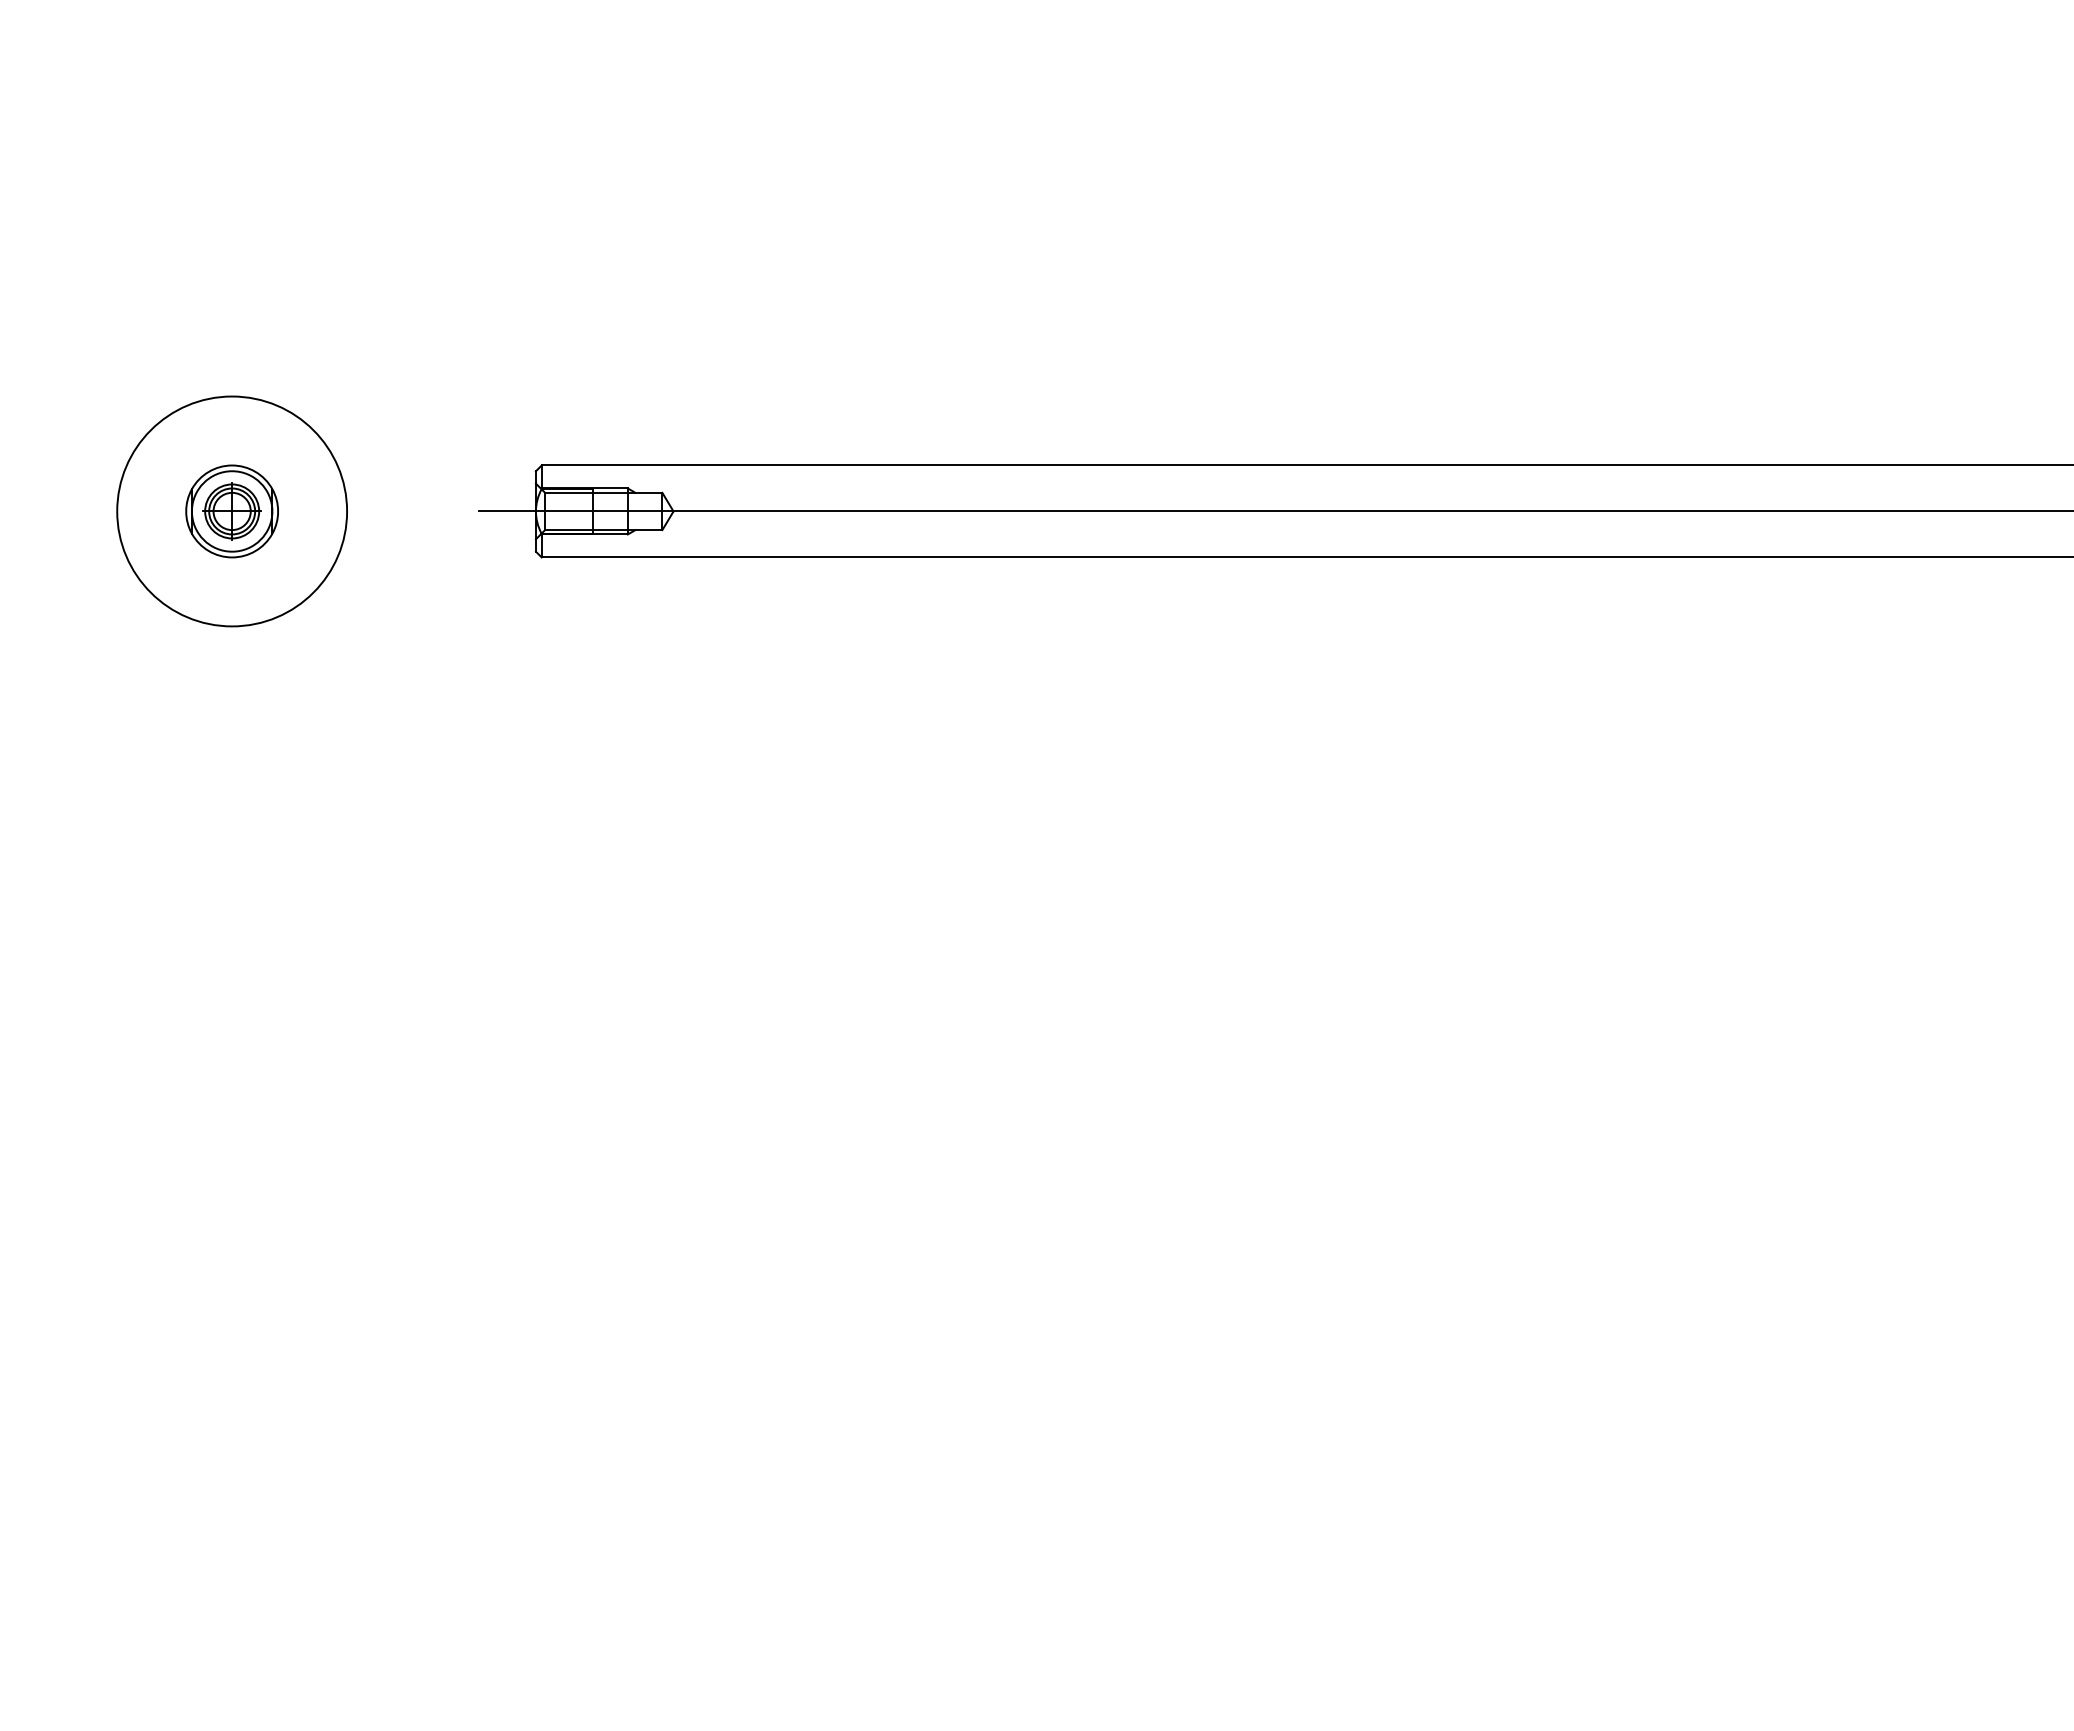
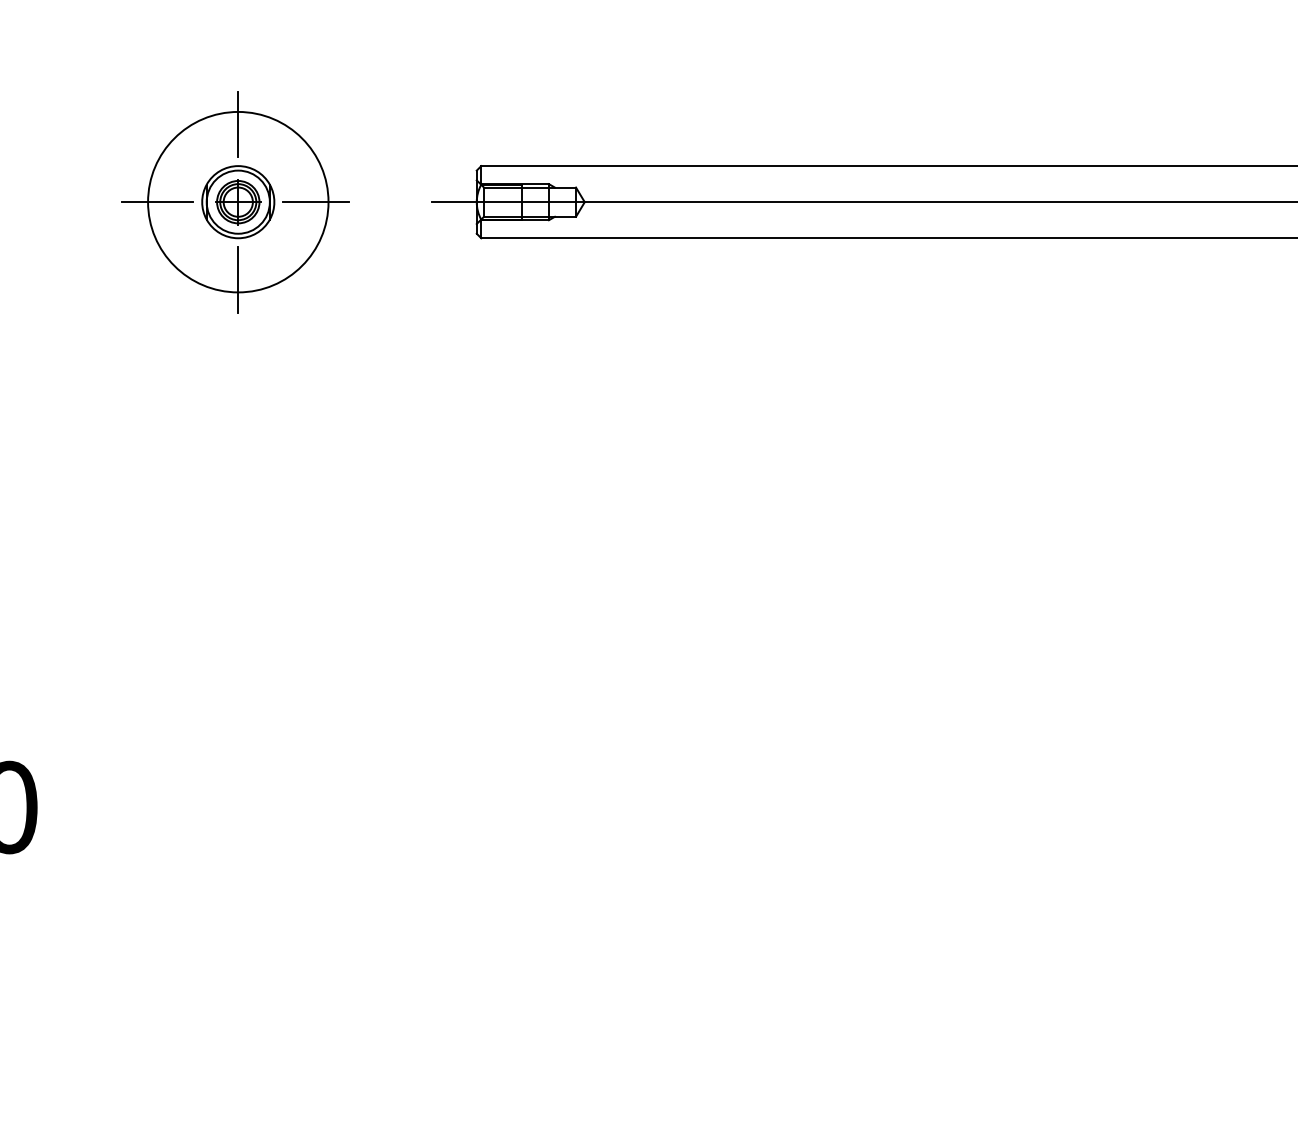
line: (232, 412) -> (238, 124), added
line: (129, 511) -> (157, 202), added
line: (331, 511) -> (316, 202), added
line: (232, 610) -> (238, 279), added

